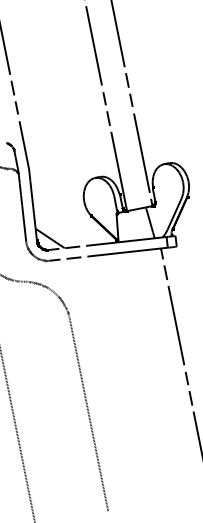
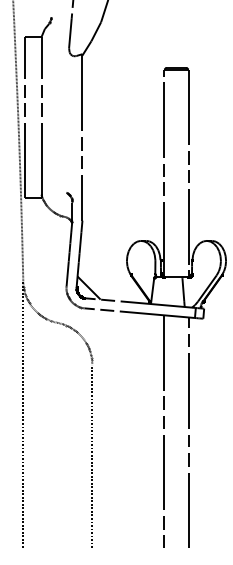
line: (159, 373) -> (164, 431), added

